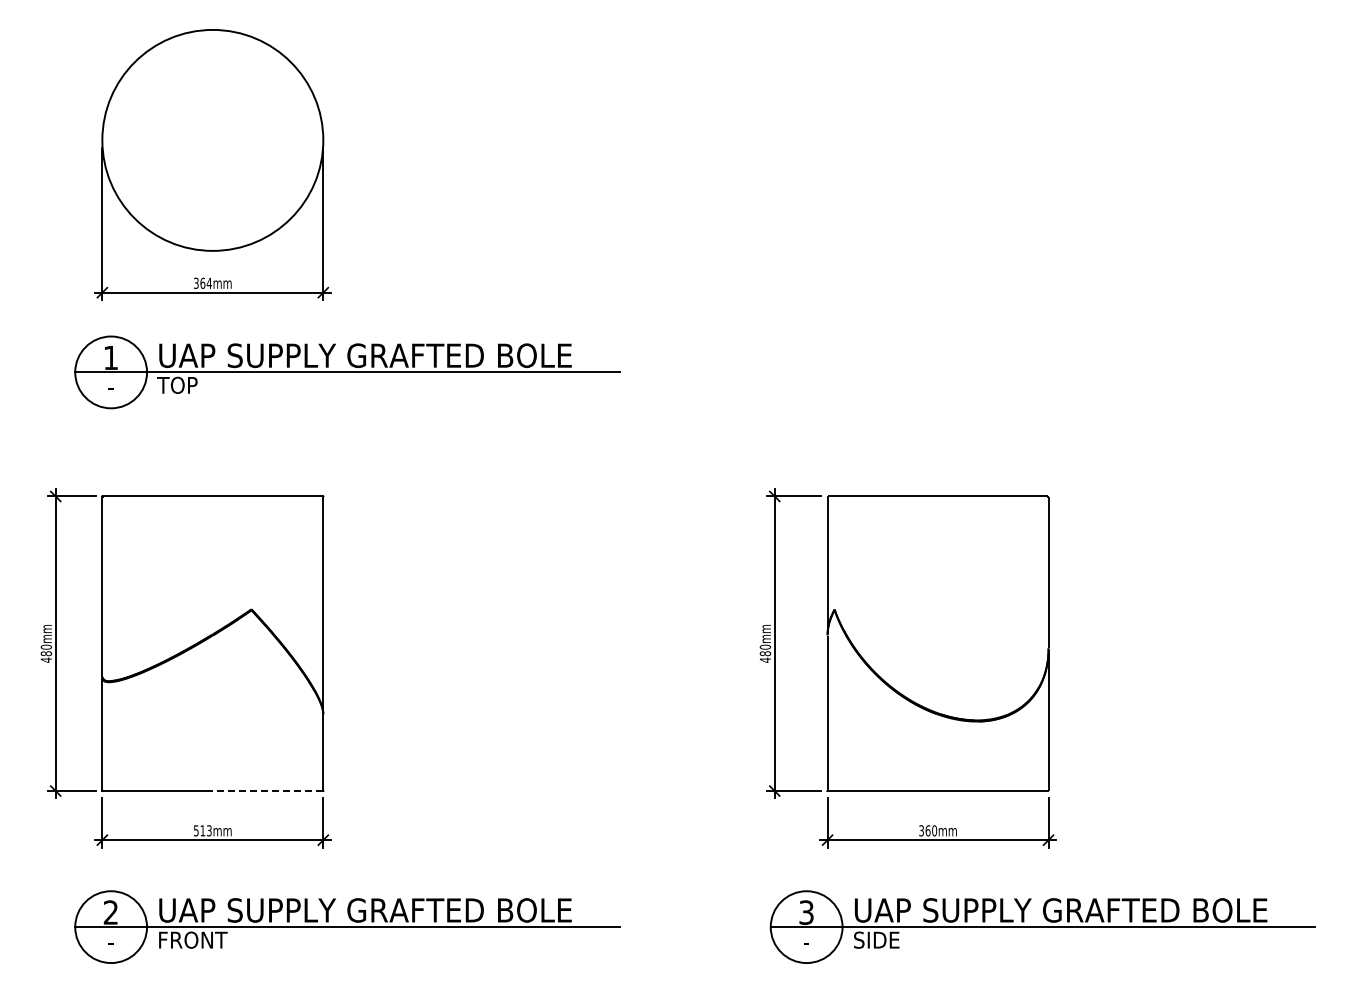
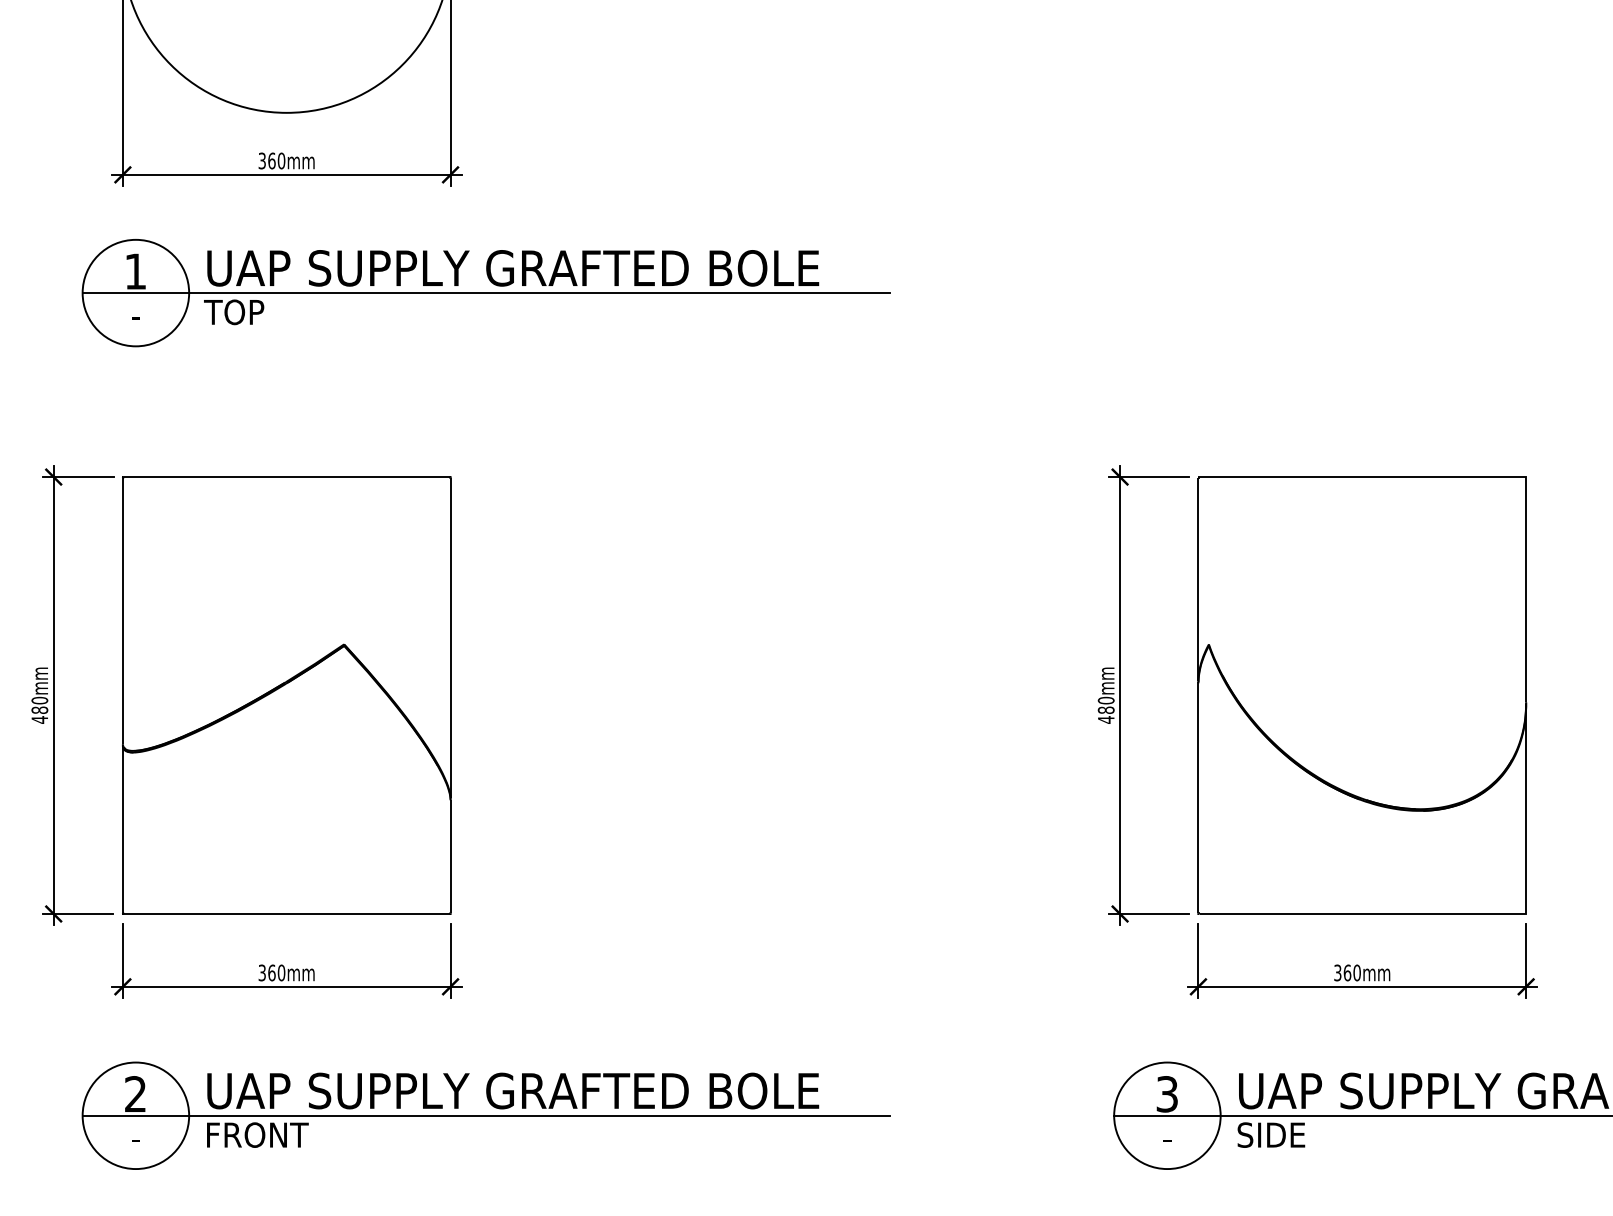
text: (208, 282) -> (280, 159), 364mm -> 360mm
line: (267, 791) -> (367, 914), dashed -> solid
text: (202, 830) -> (271, 972), 513mm -> 360mm

